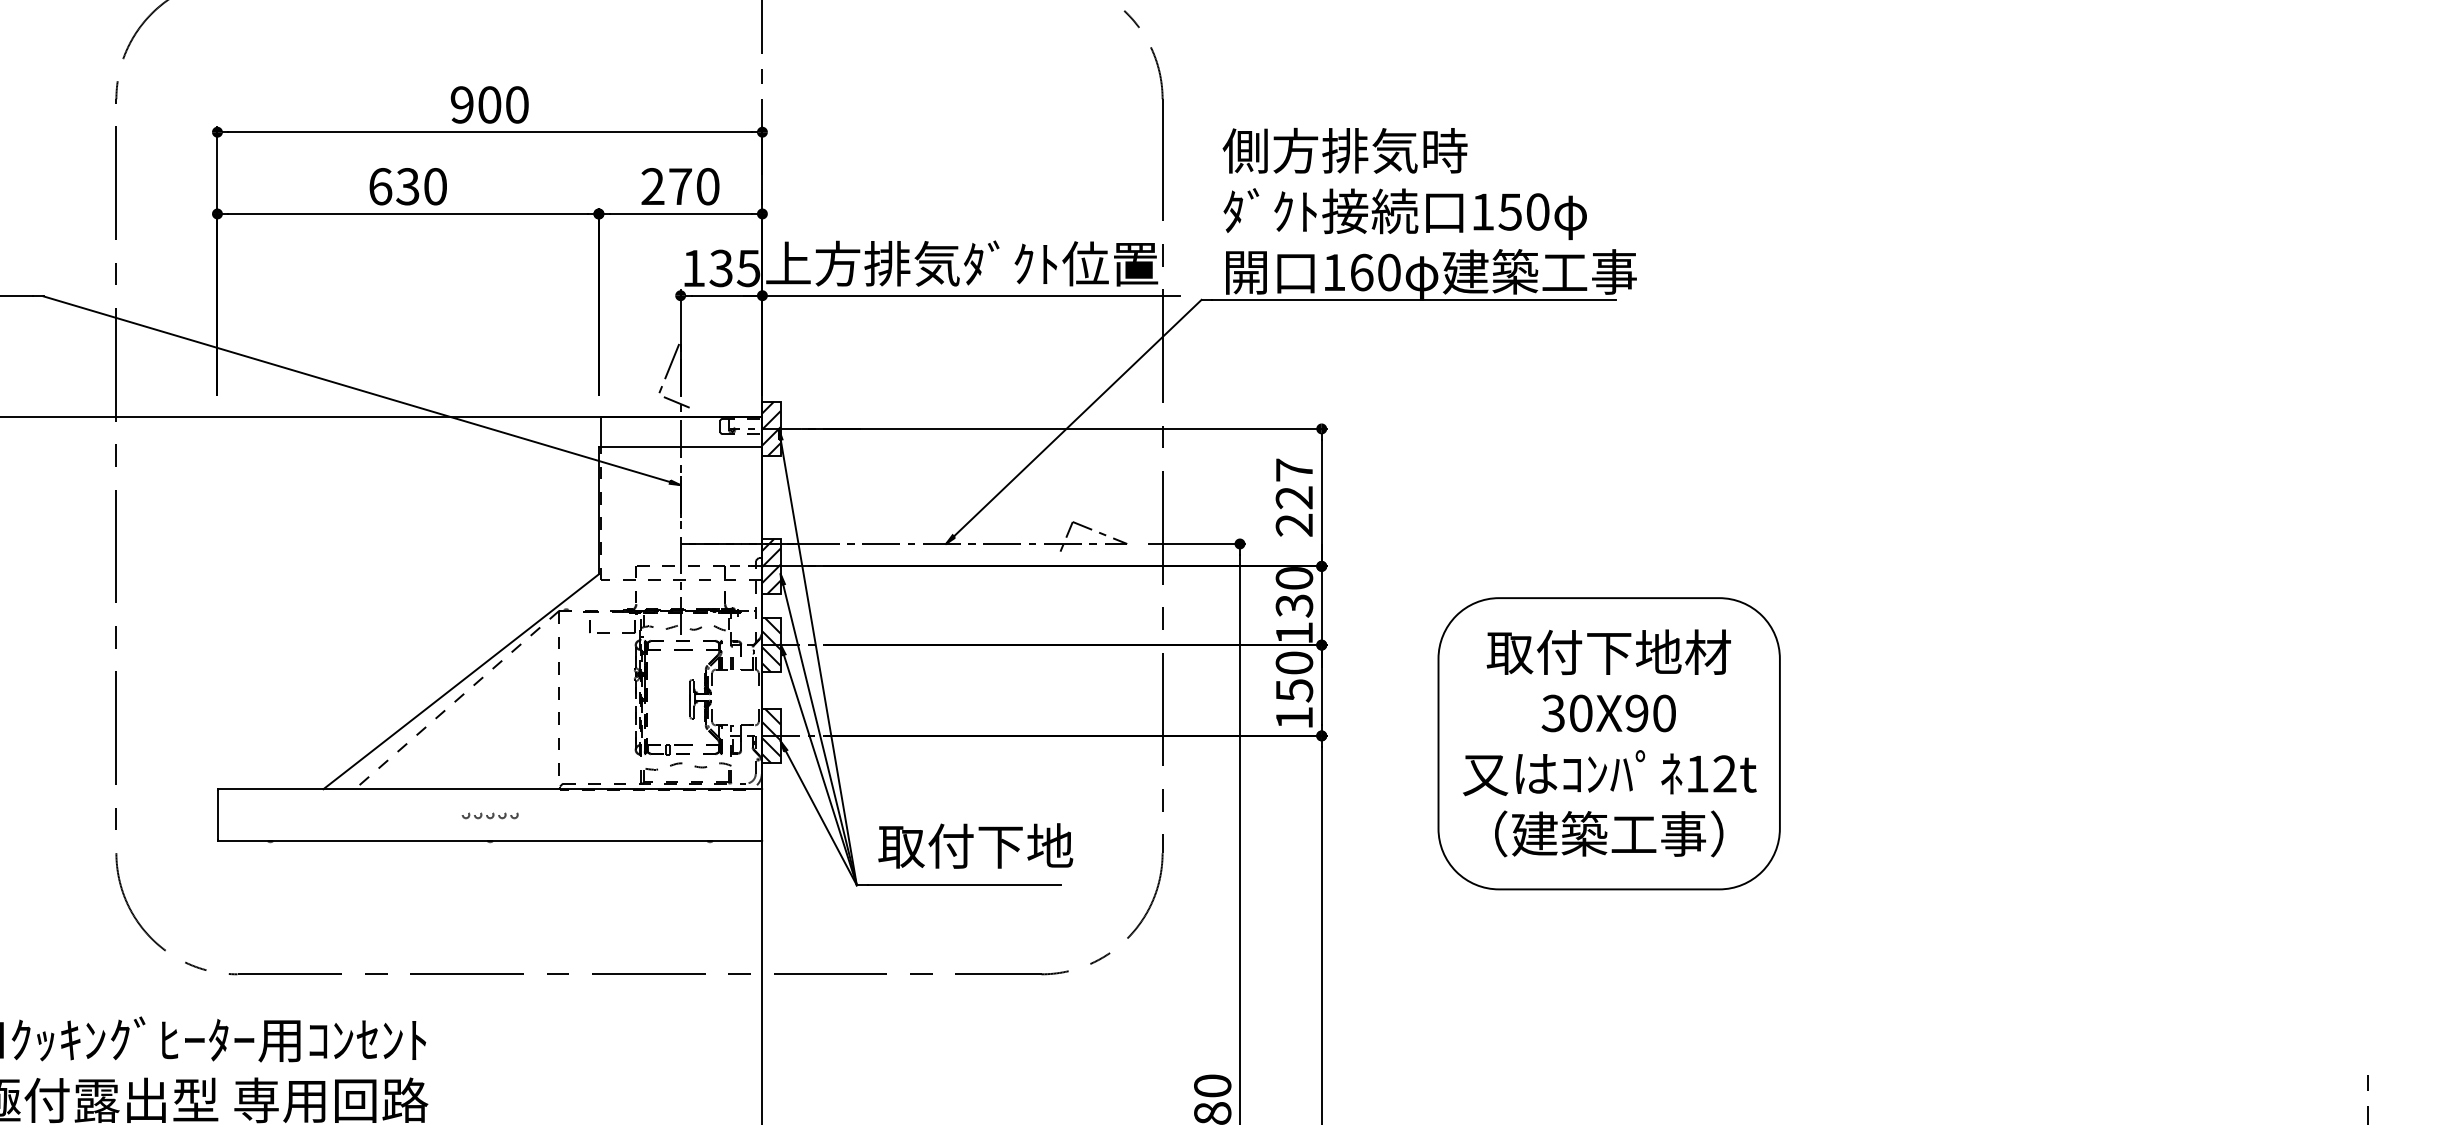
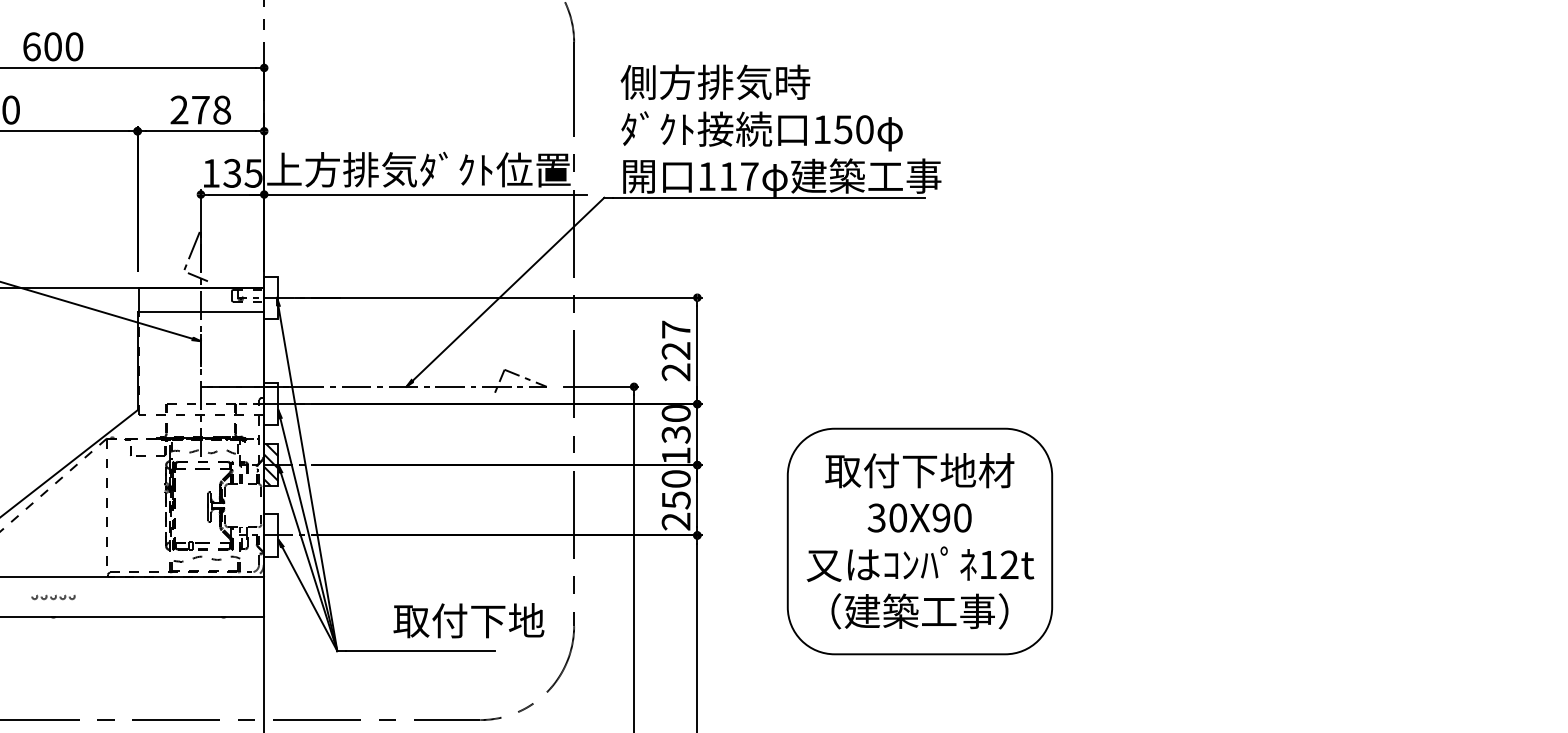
text: (461, 104) -> (31, 46), 900 -> 600
text: (707, 186) -> (221, 109), 270 -> 278
text: (1375, 272) -> (739, 176), 160 -> 117
hatch: (771, 428) -> (271, 297), removed
hatch: (771, 566) -> (271, 404), removed
text: (1293, 717) -> (675, 521), 150 -> 250
hatch: (771, 735) -> (271, 535), removed
text: (975, 845) -> (468, 620), moved

